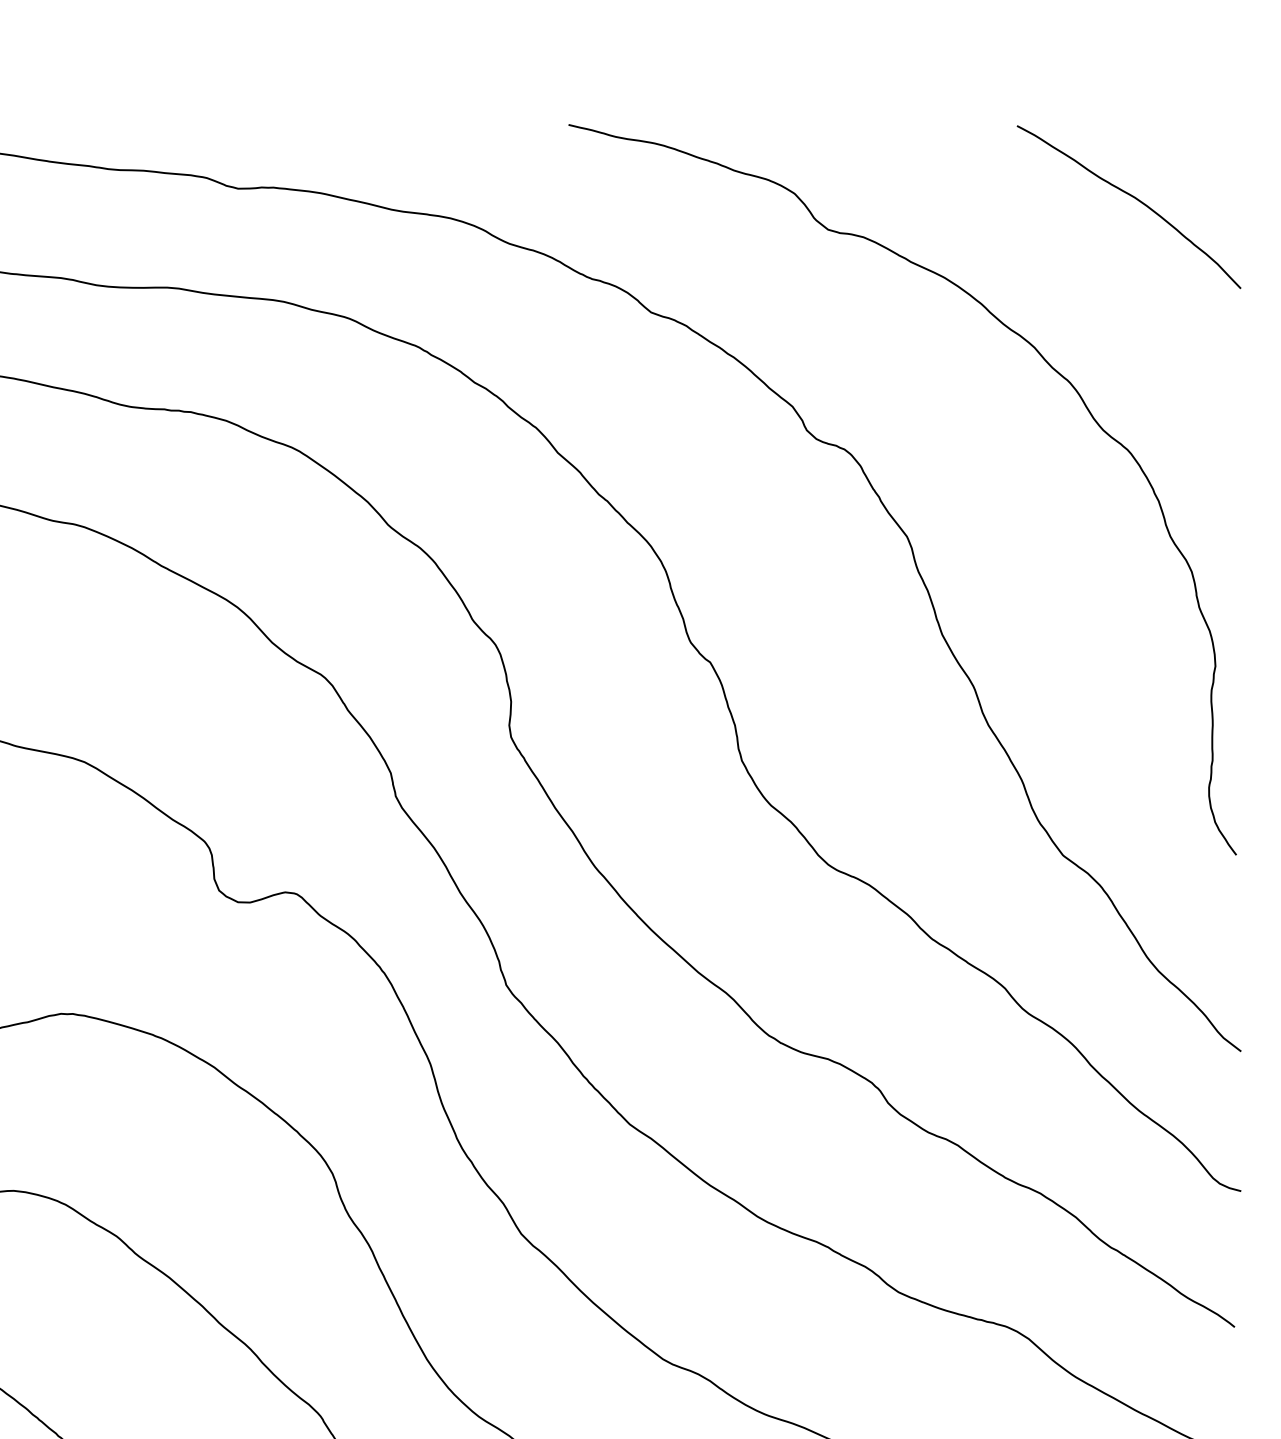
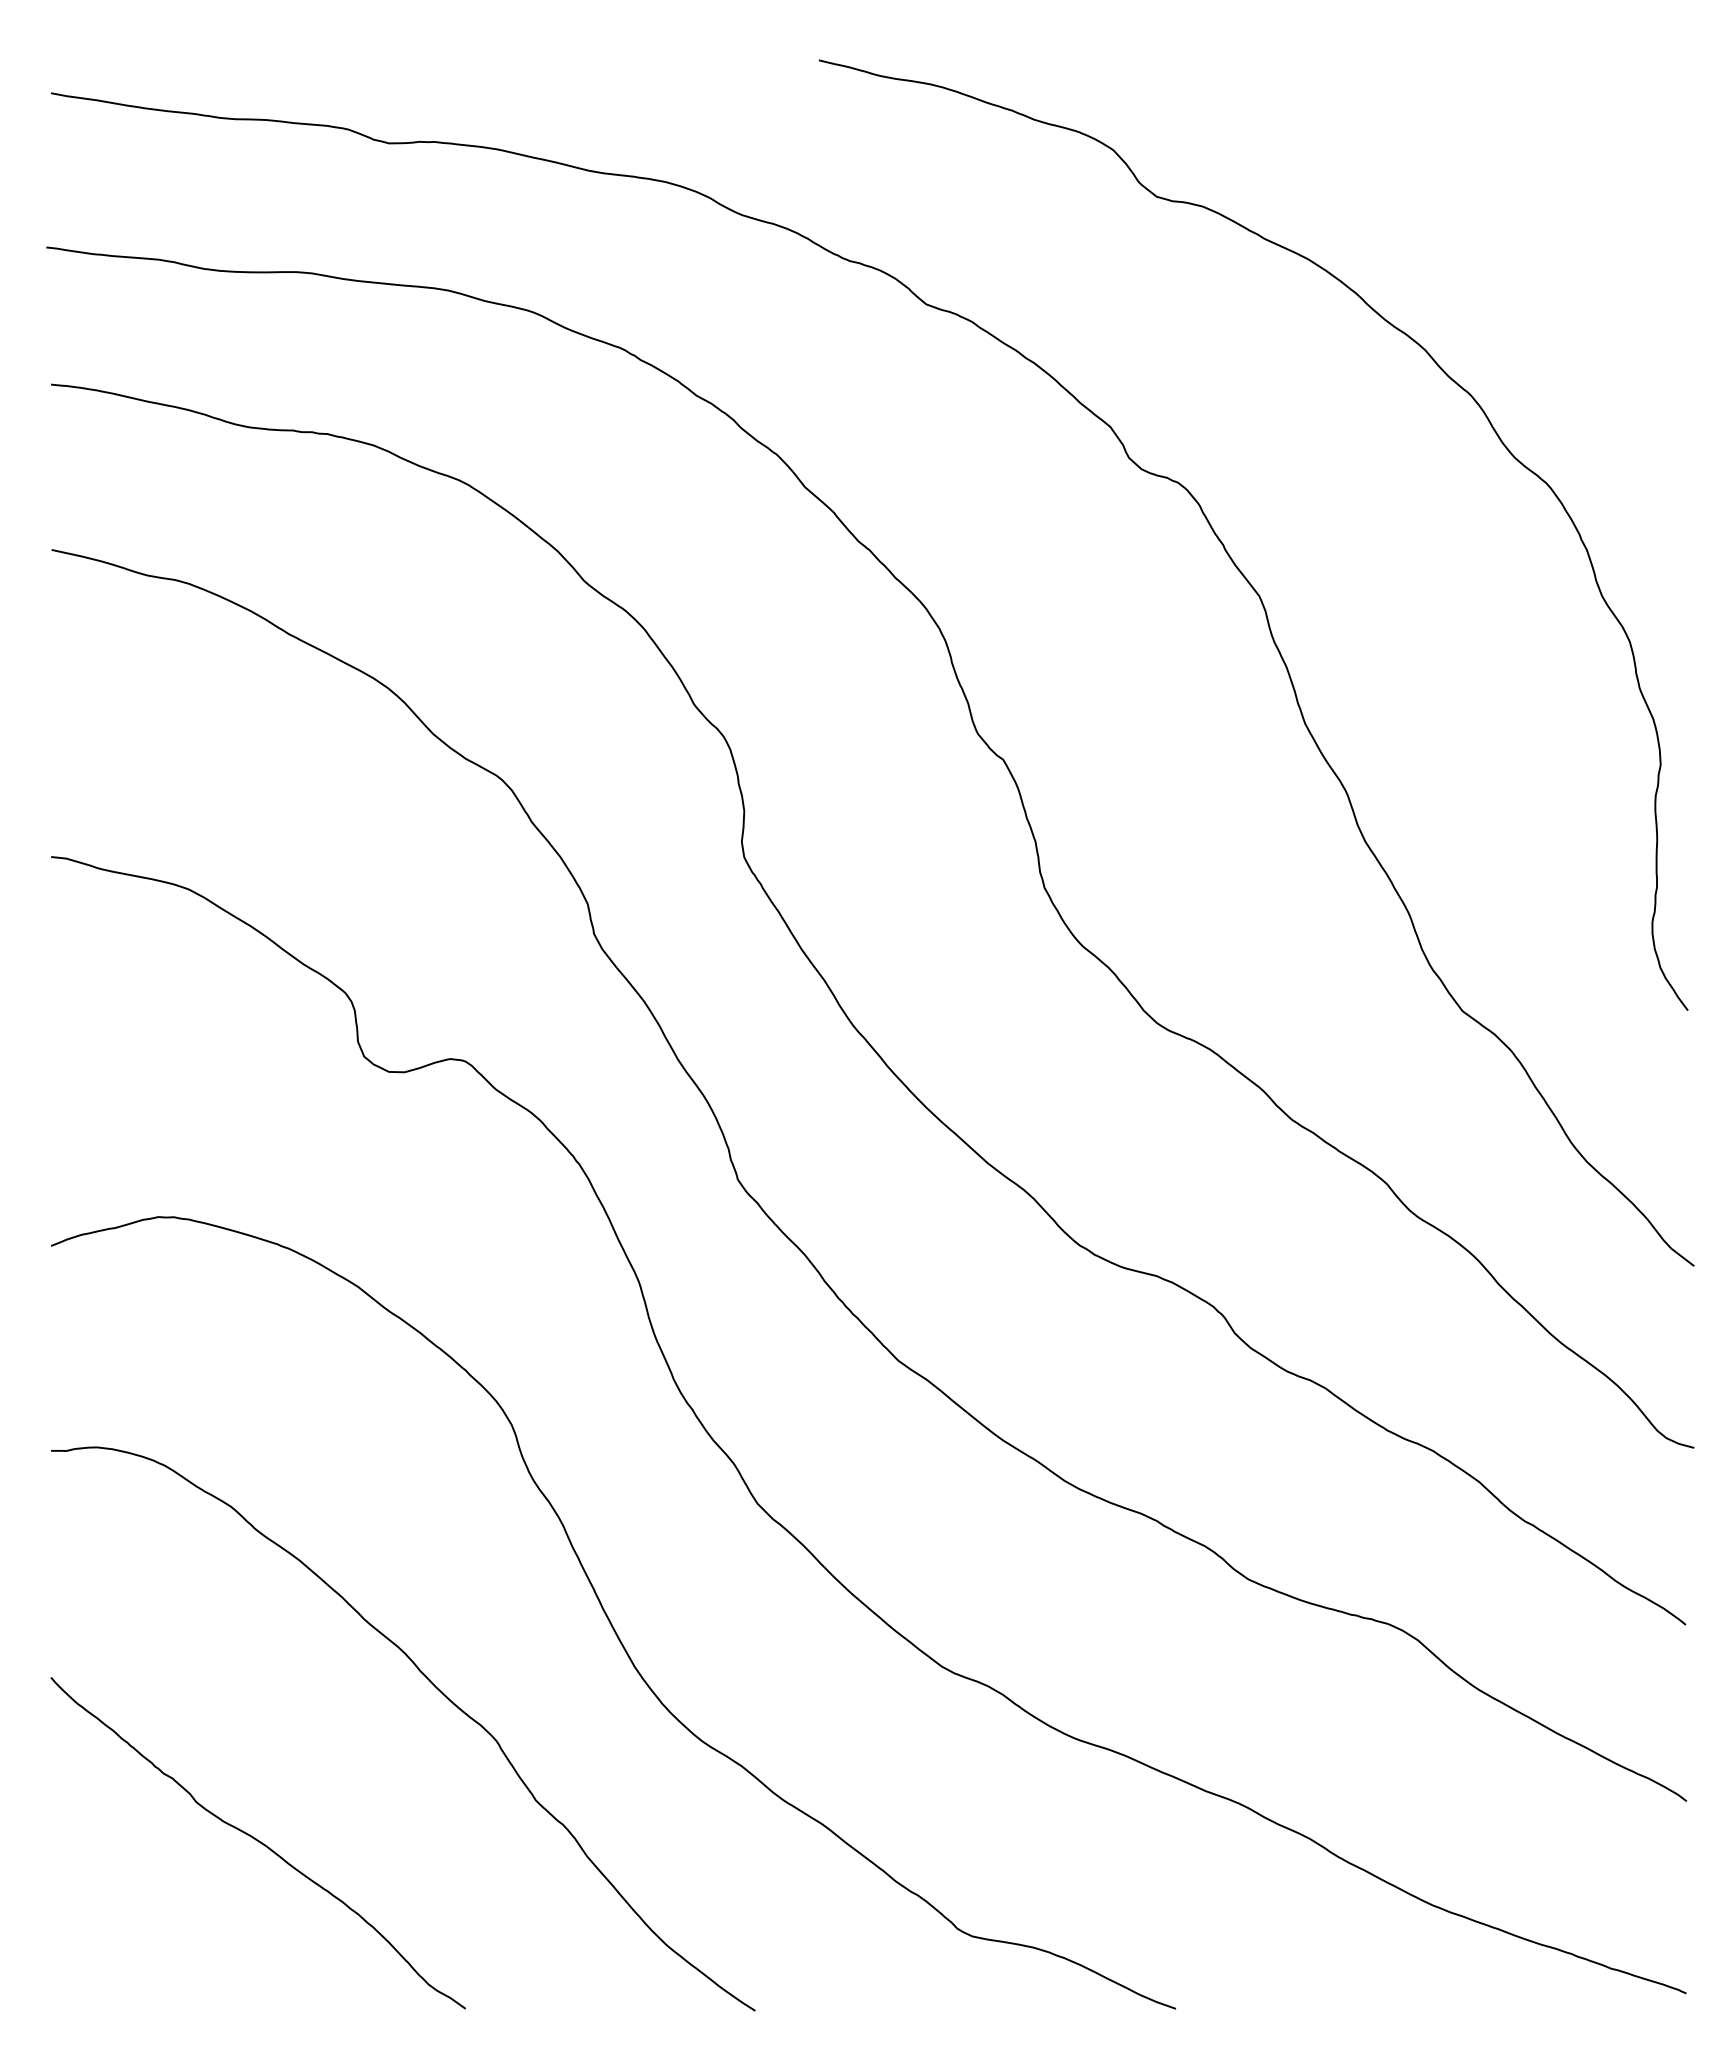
curve: (1133, 198) -> (1554, 155), removed

